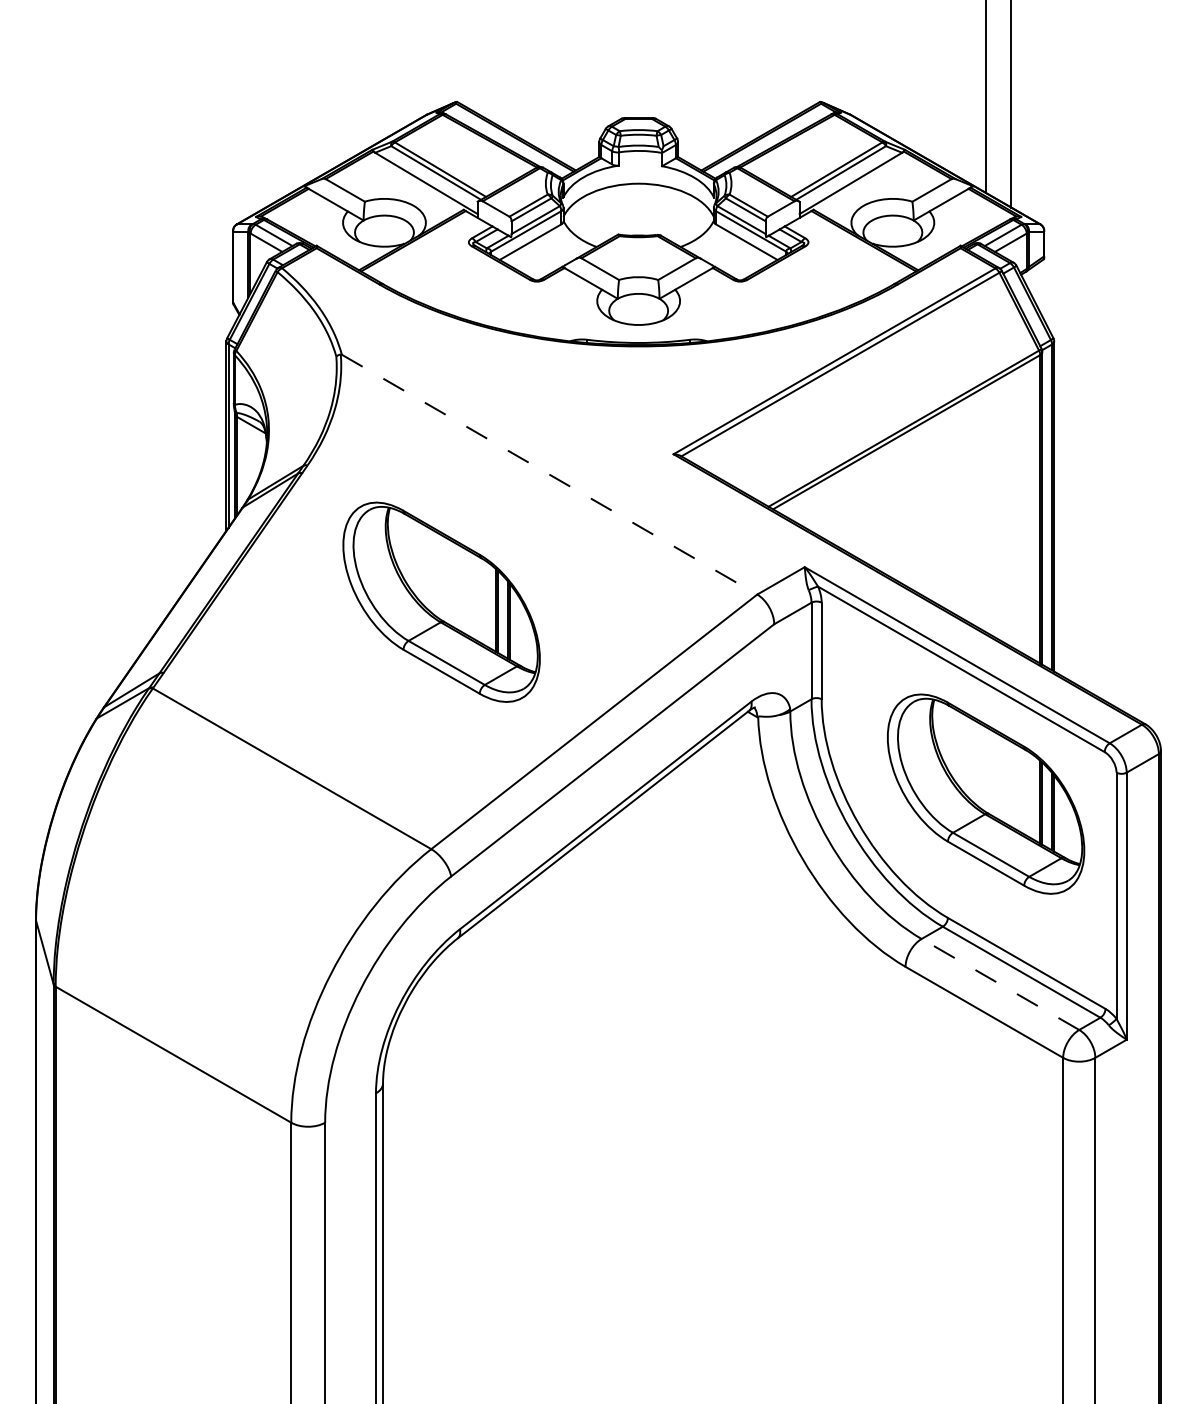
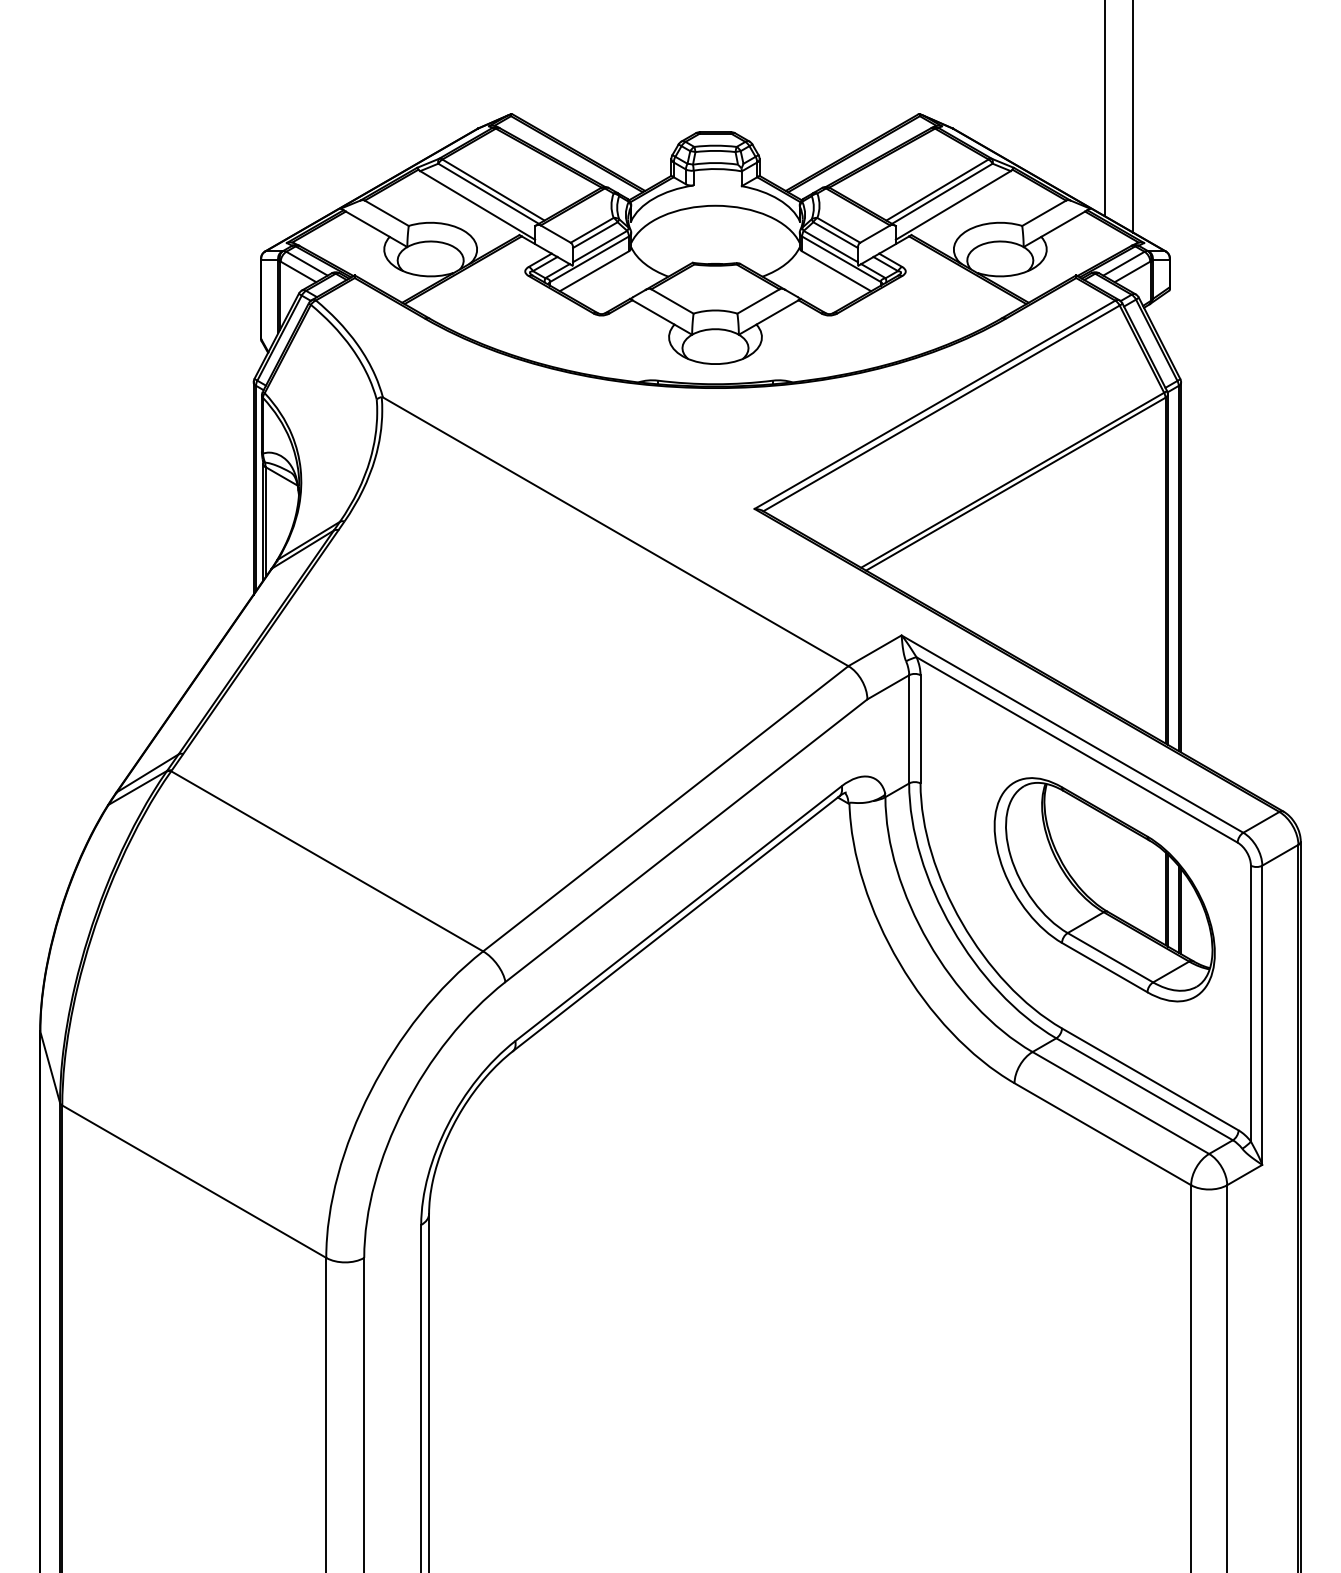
line: (549, 474) -> (615, 531), dashed -> solid
part: (441, 602) -> (494, 674), removed
line: (1000, 984) -> (1120, 1102), dashed -> solid

